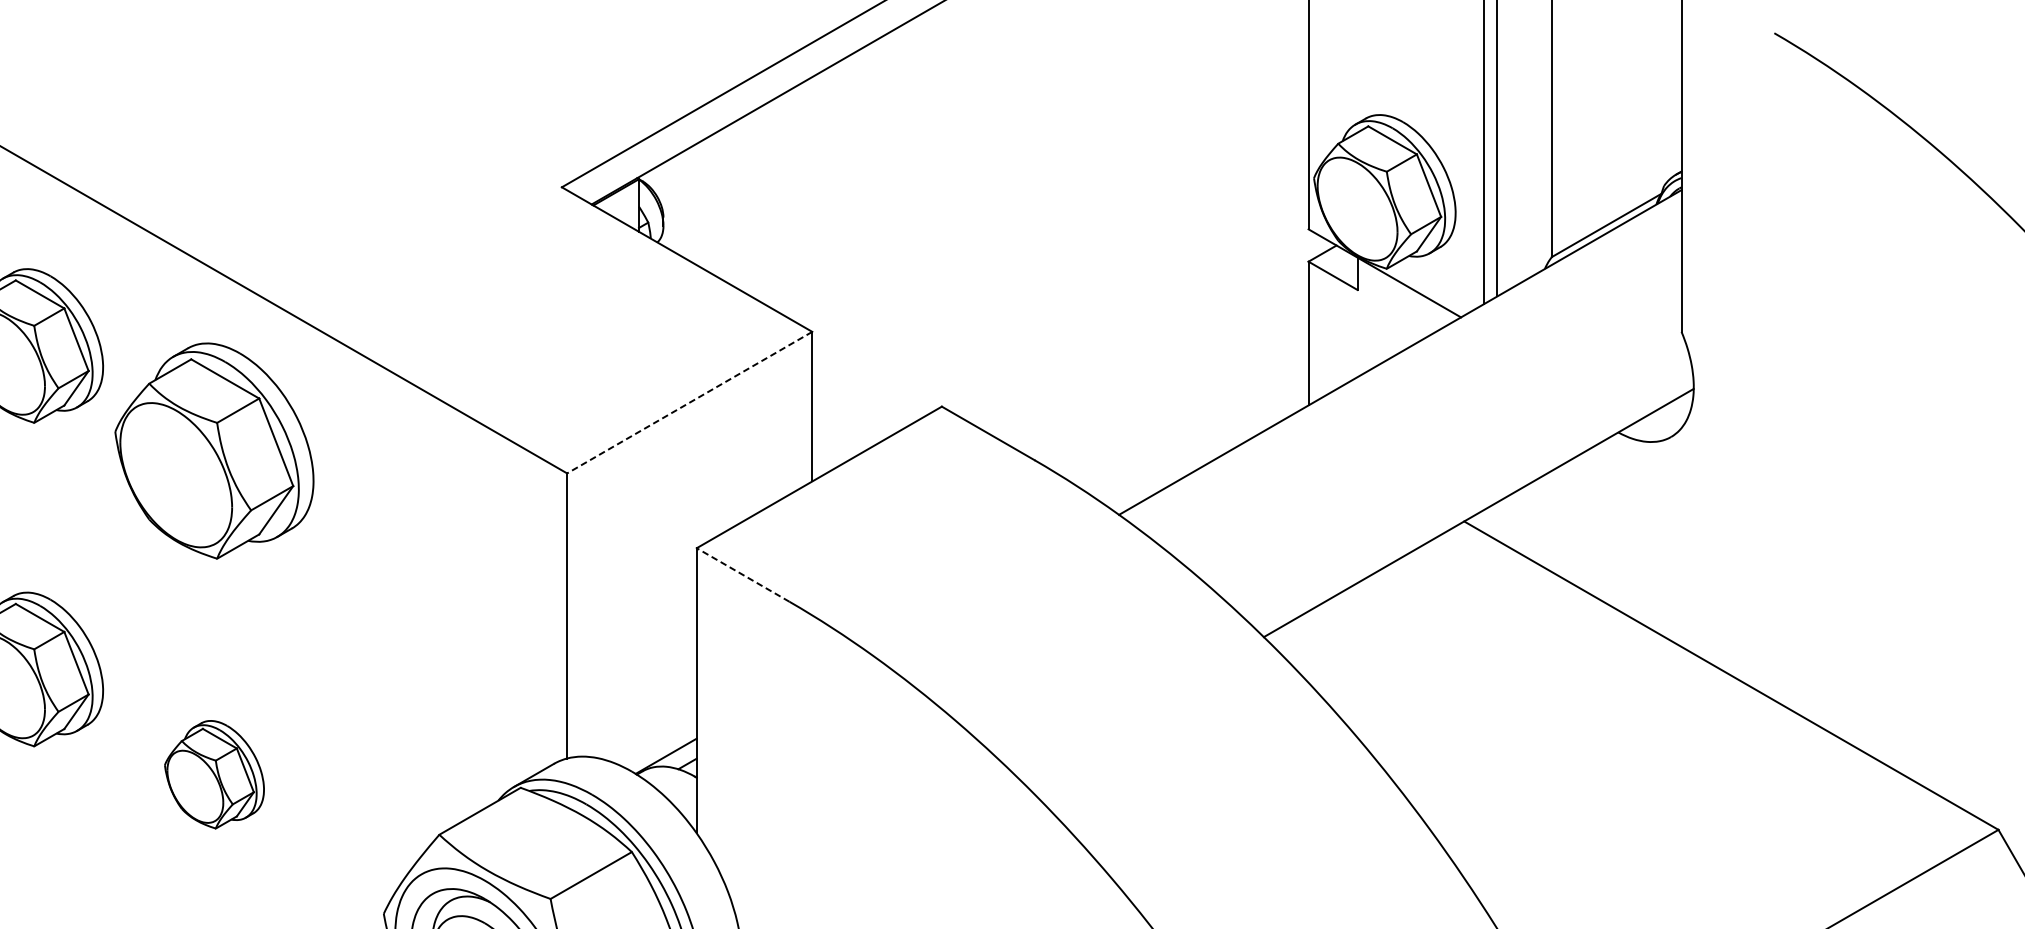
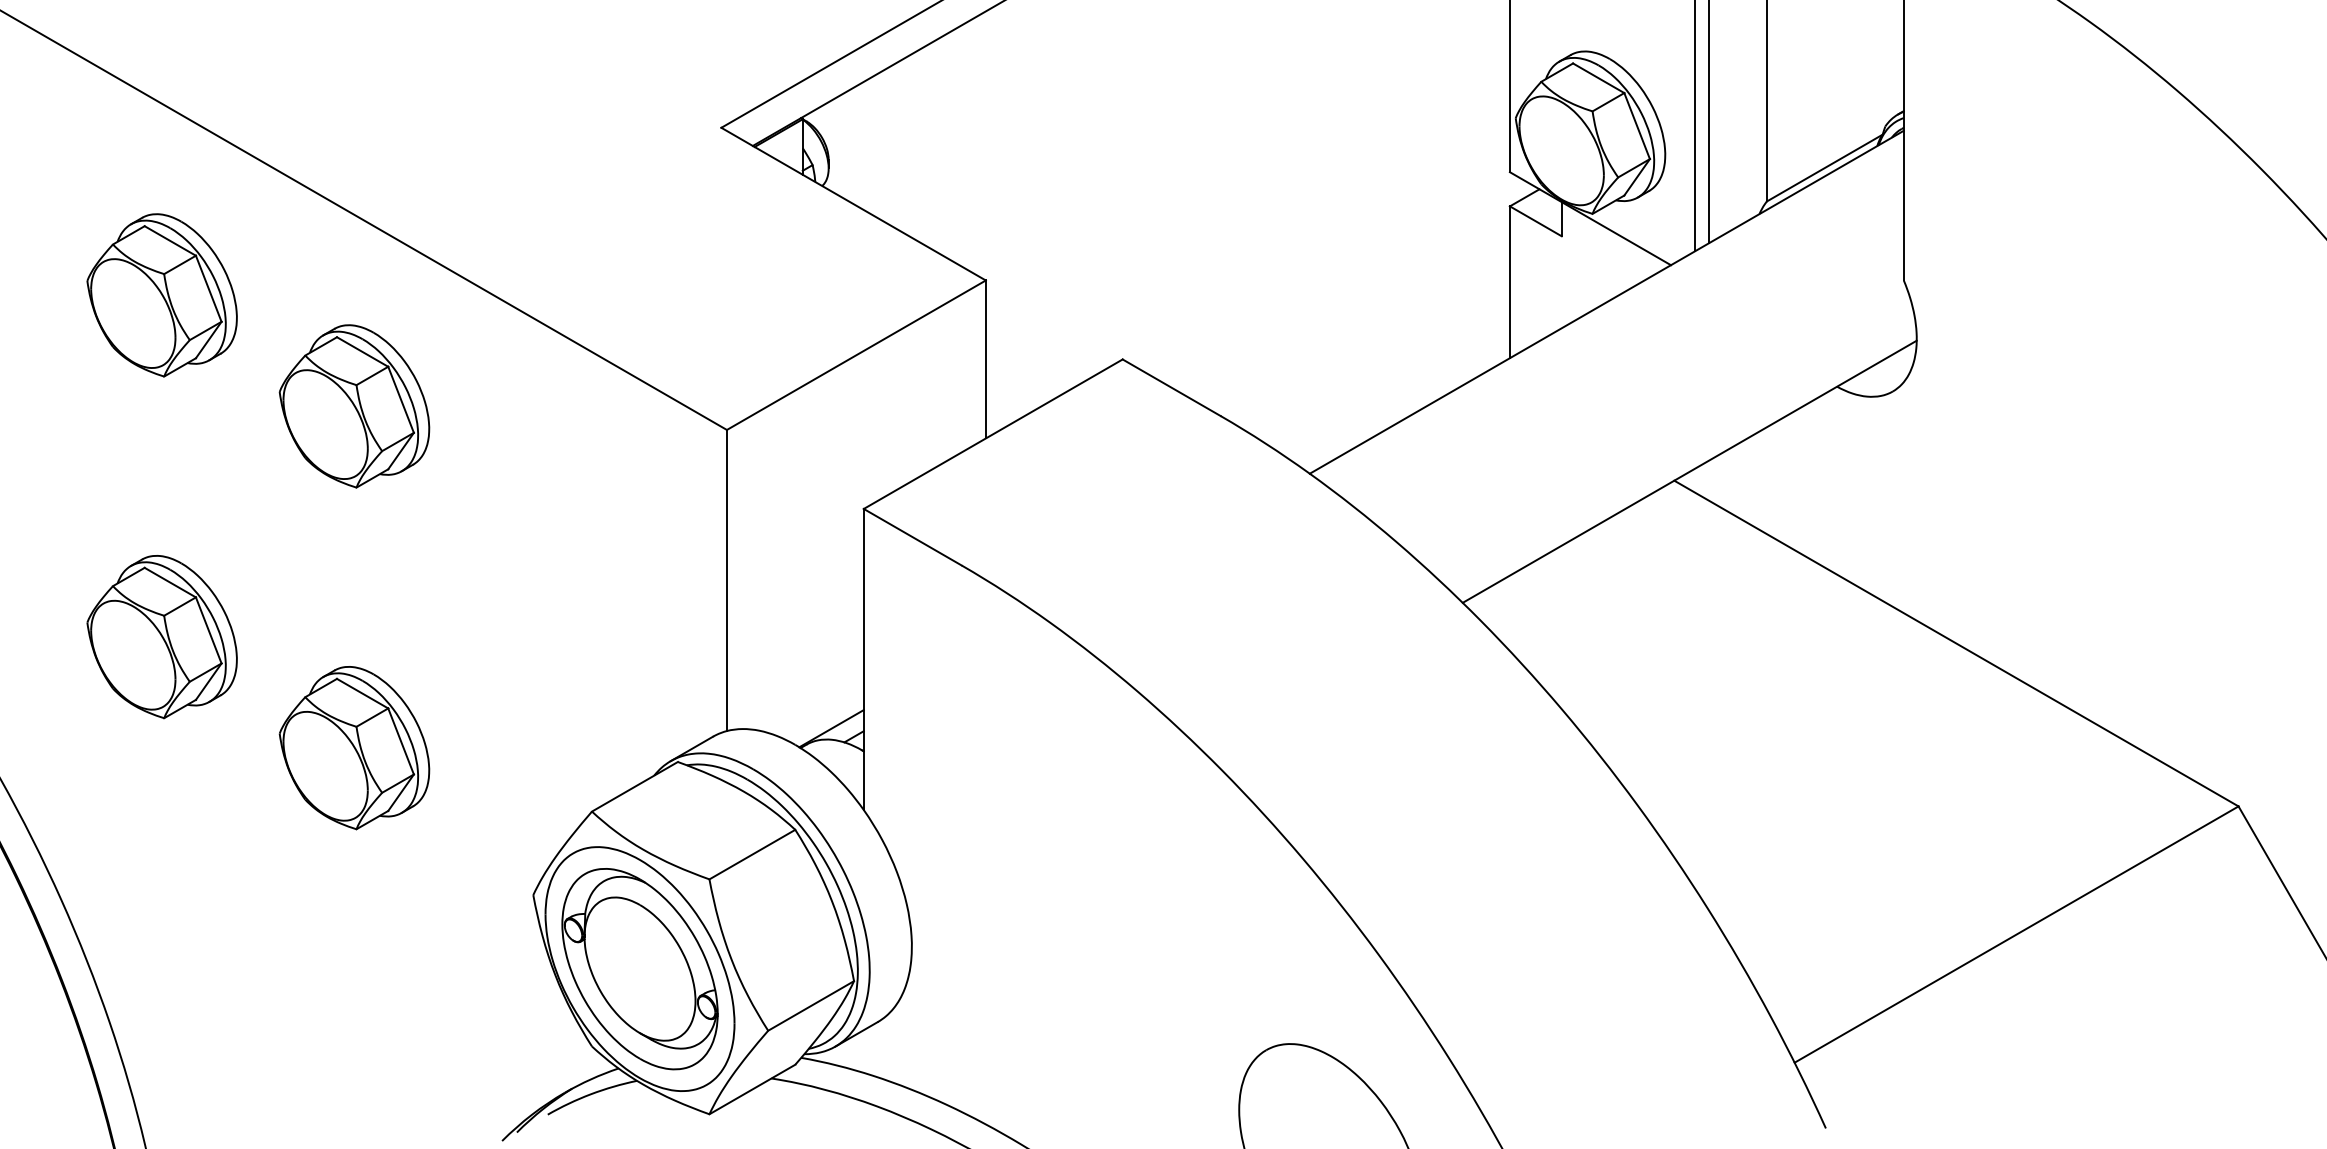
line: (688, 402) -> (855, 355), dashed -> solid
part: (214, 451) -> (354, 406), size x0.71
line: (742, 575) -> (912, 537), dashed -> solid
part: (214, 775) -> (354, 748), size x1.43

